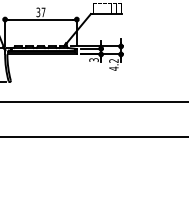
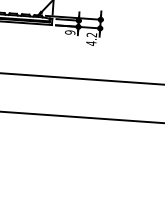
text: (93, 60) -> (69, 32), 3 -> 9

